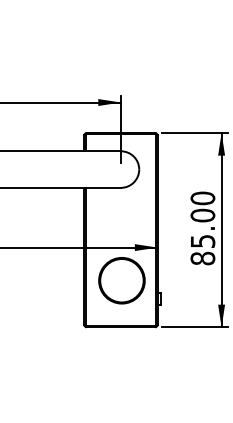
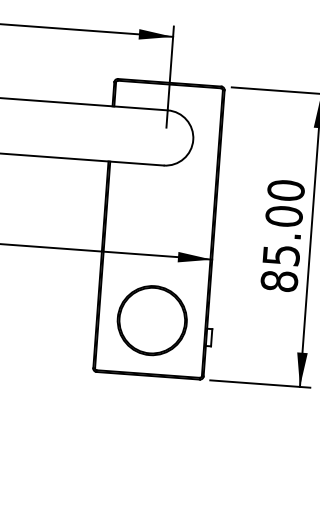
circle: (121, 280) -> (151, 320), moved

